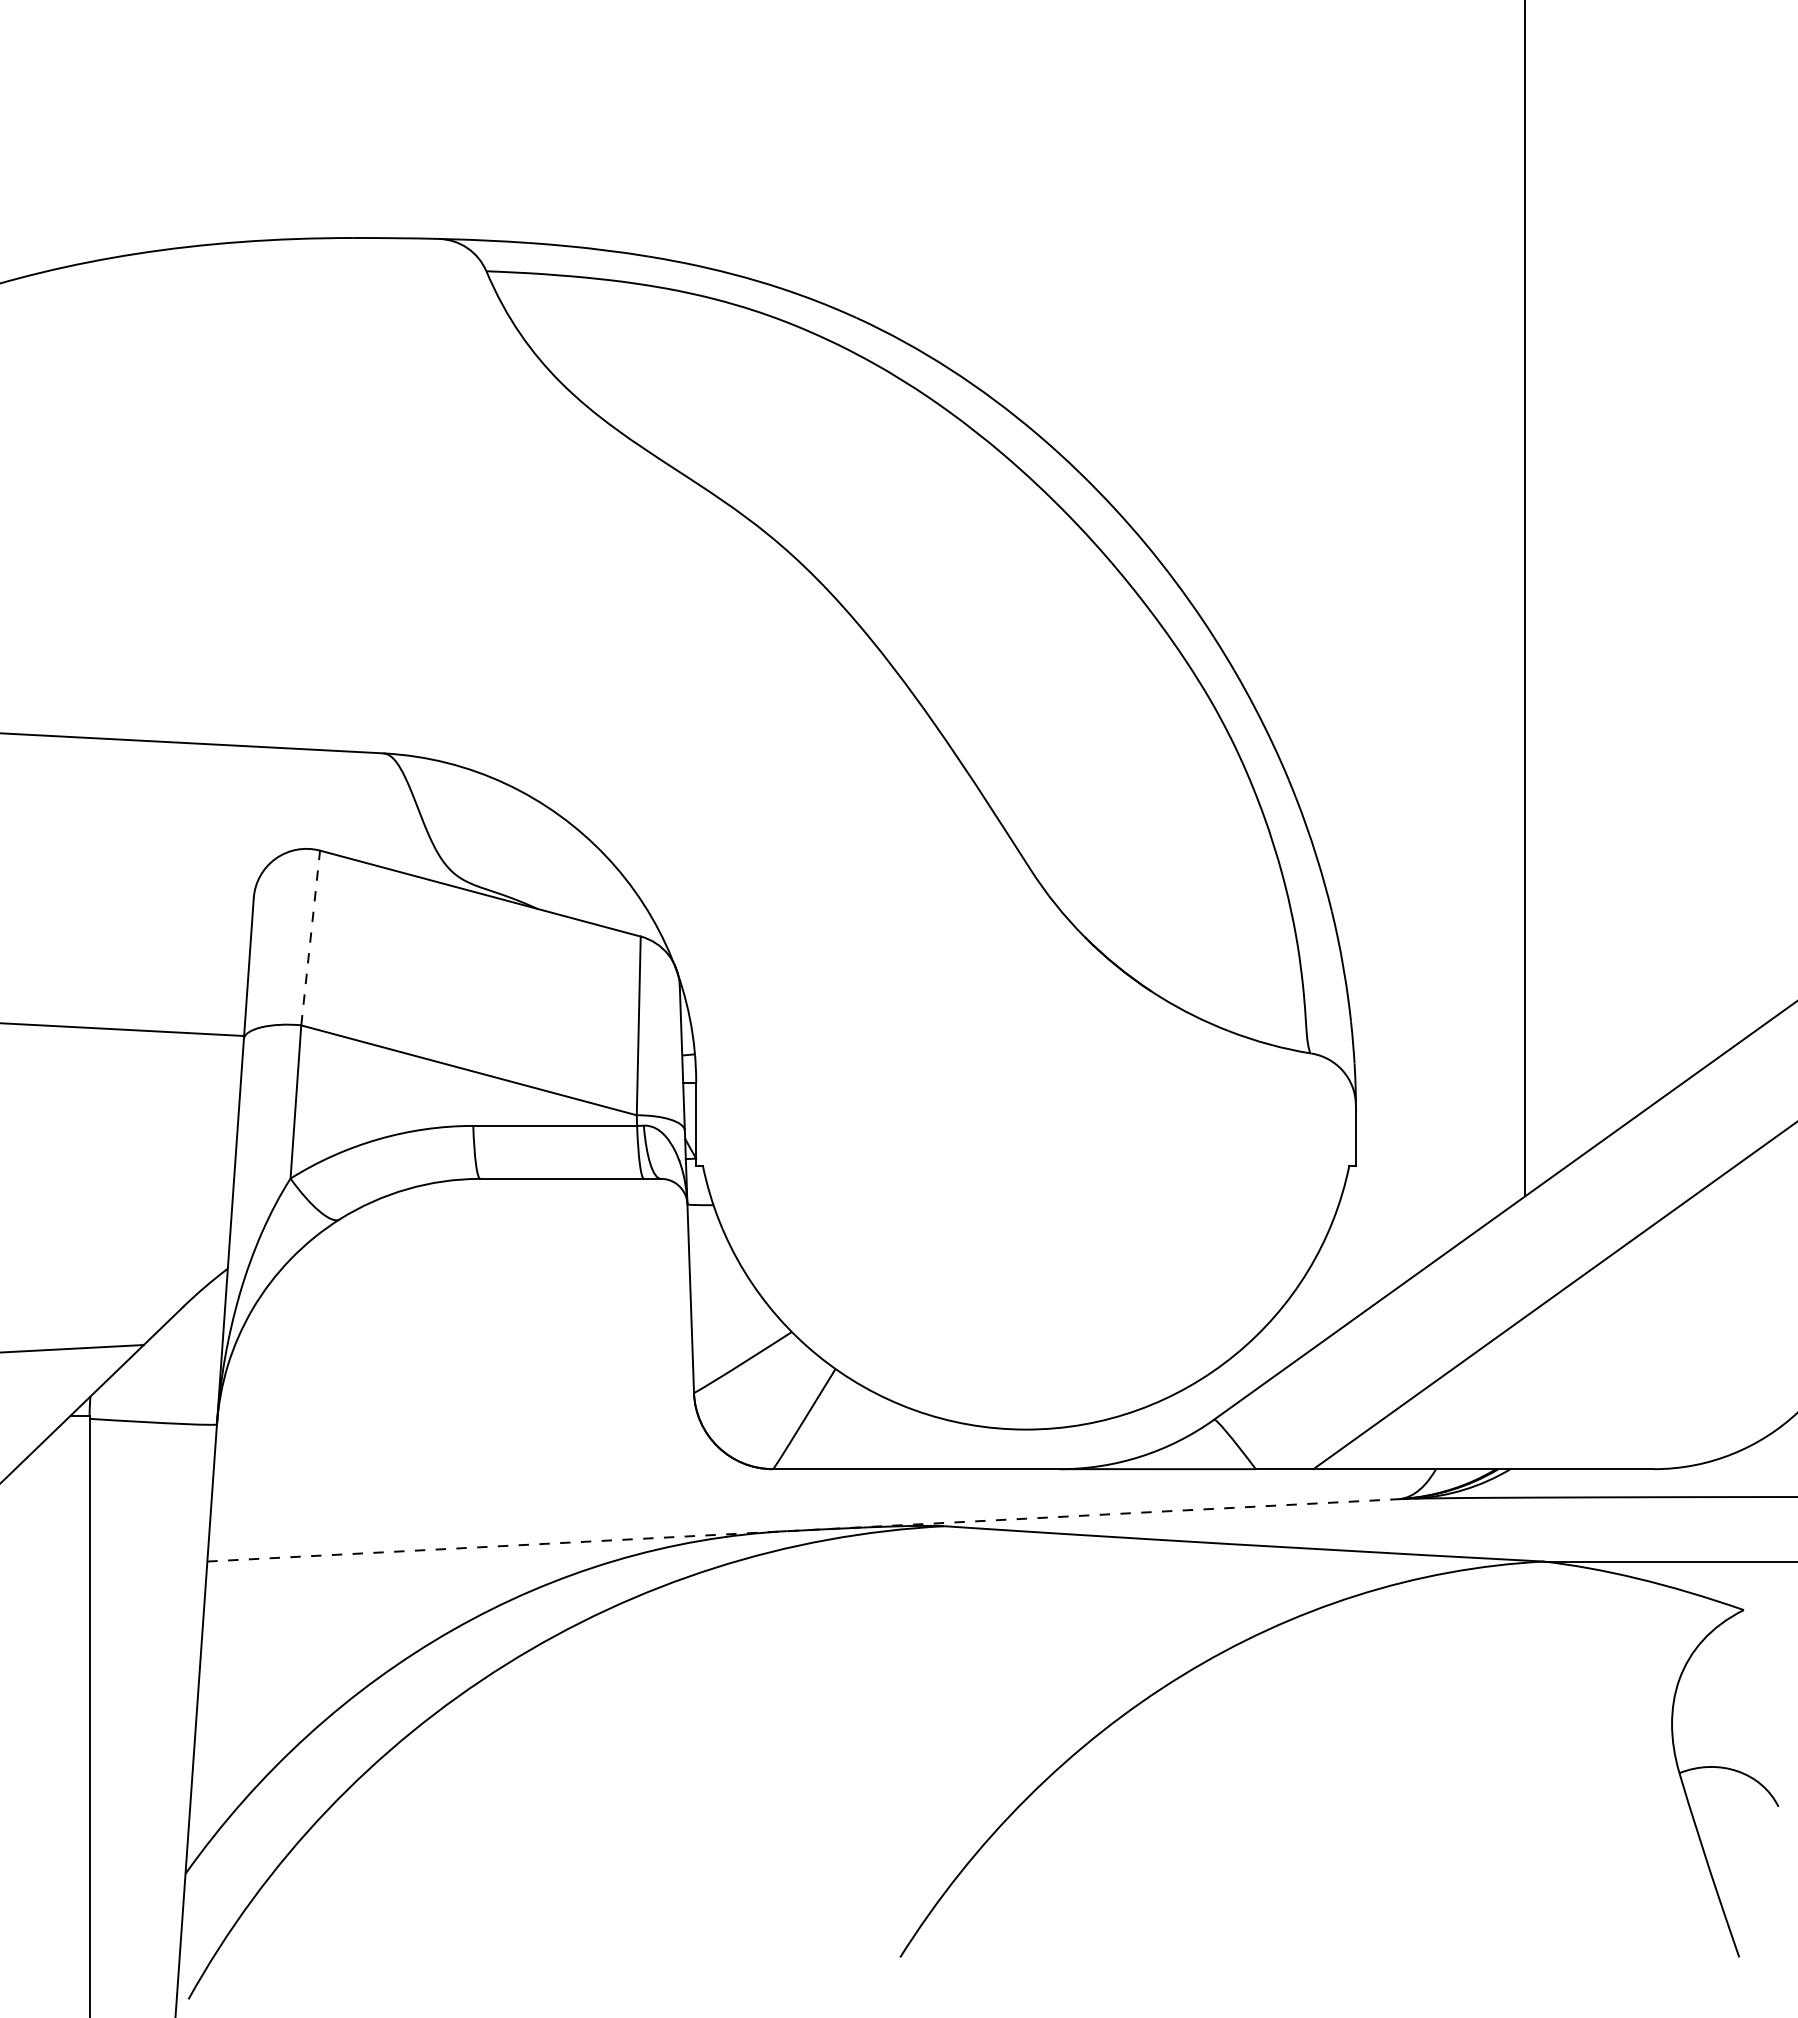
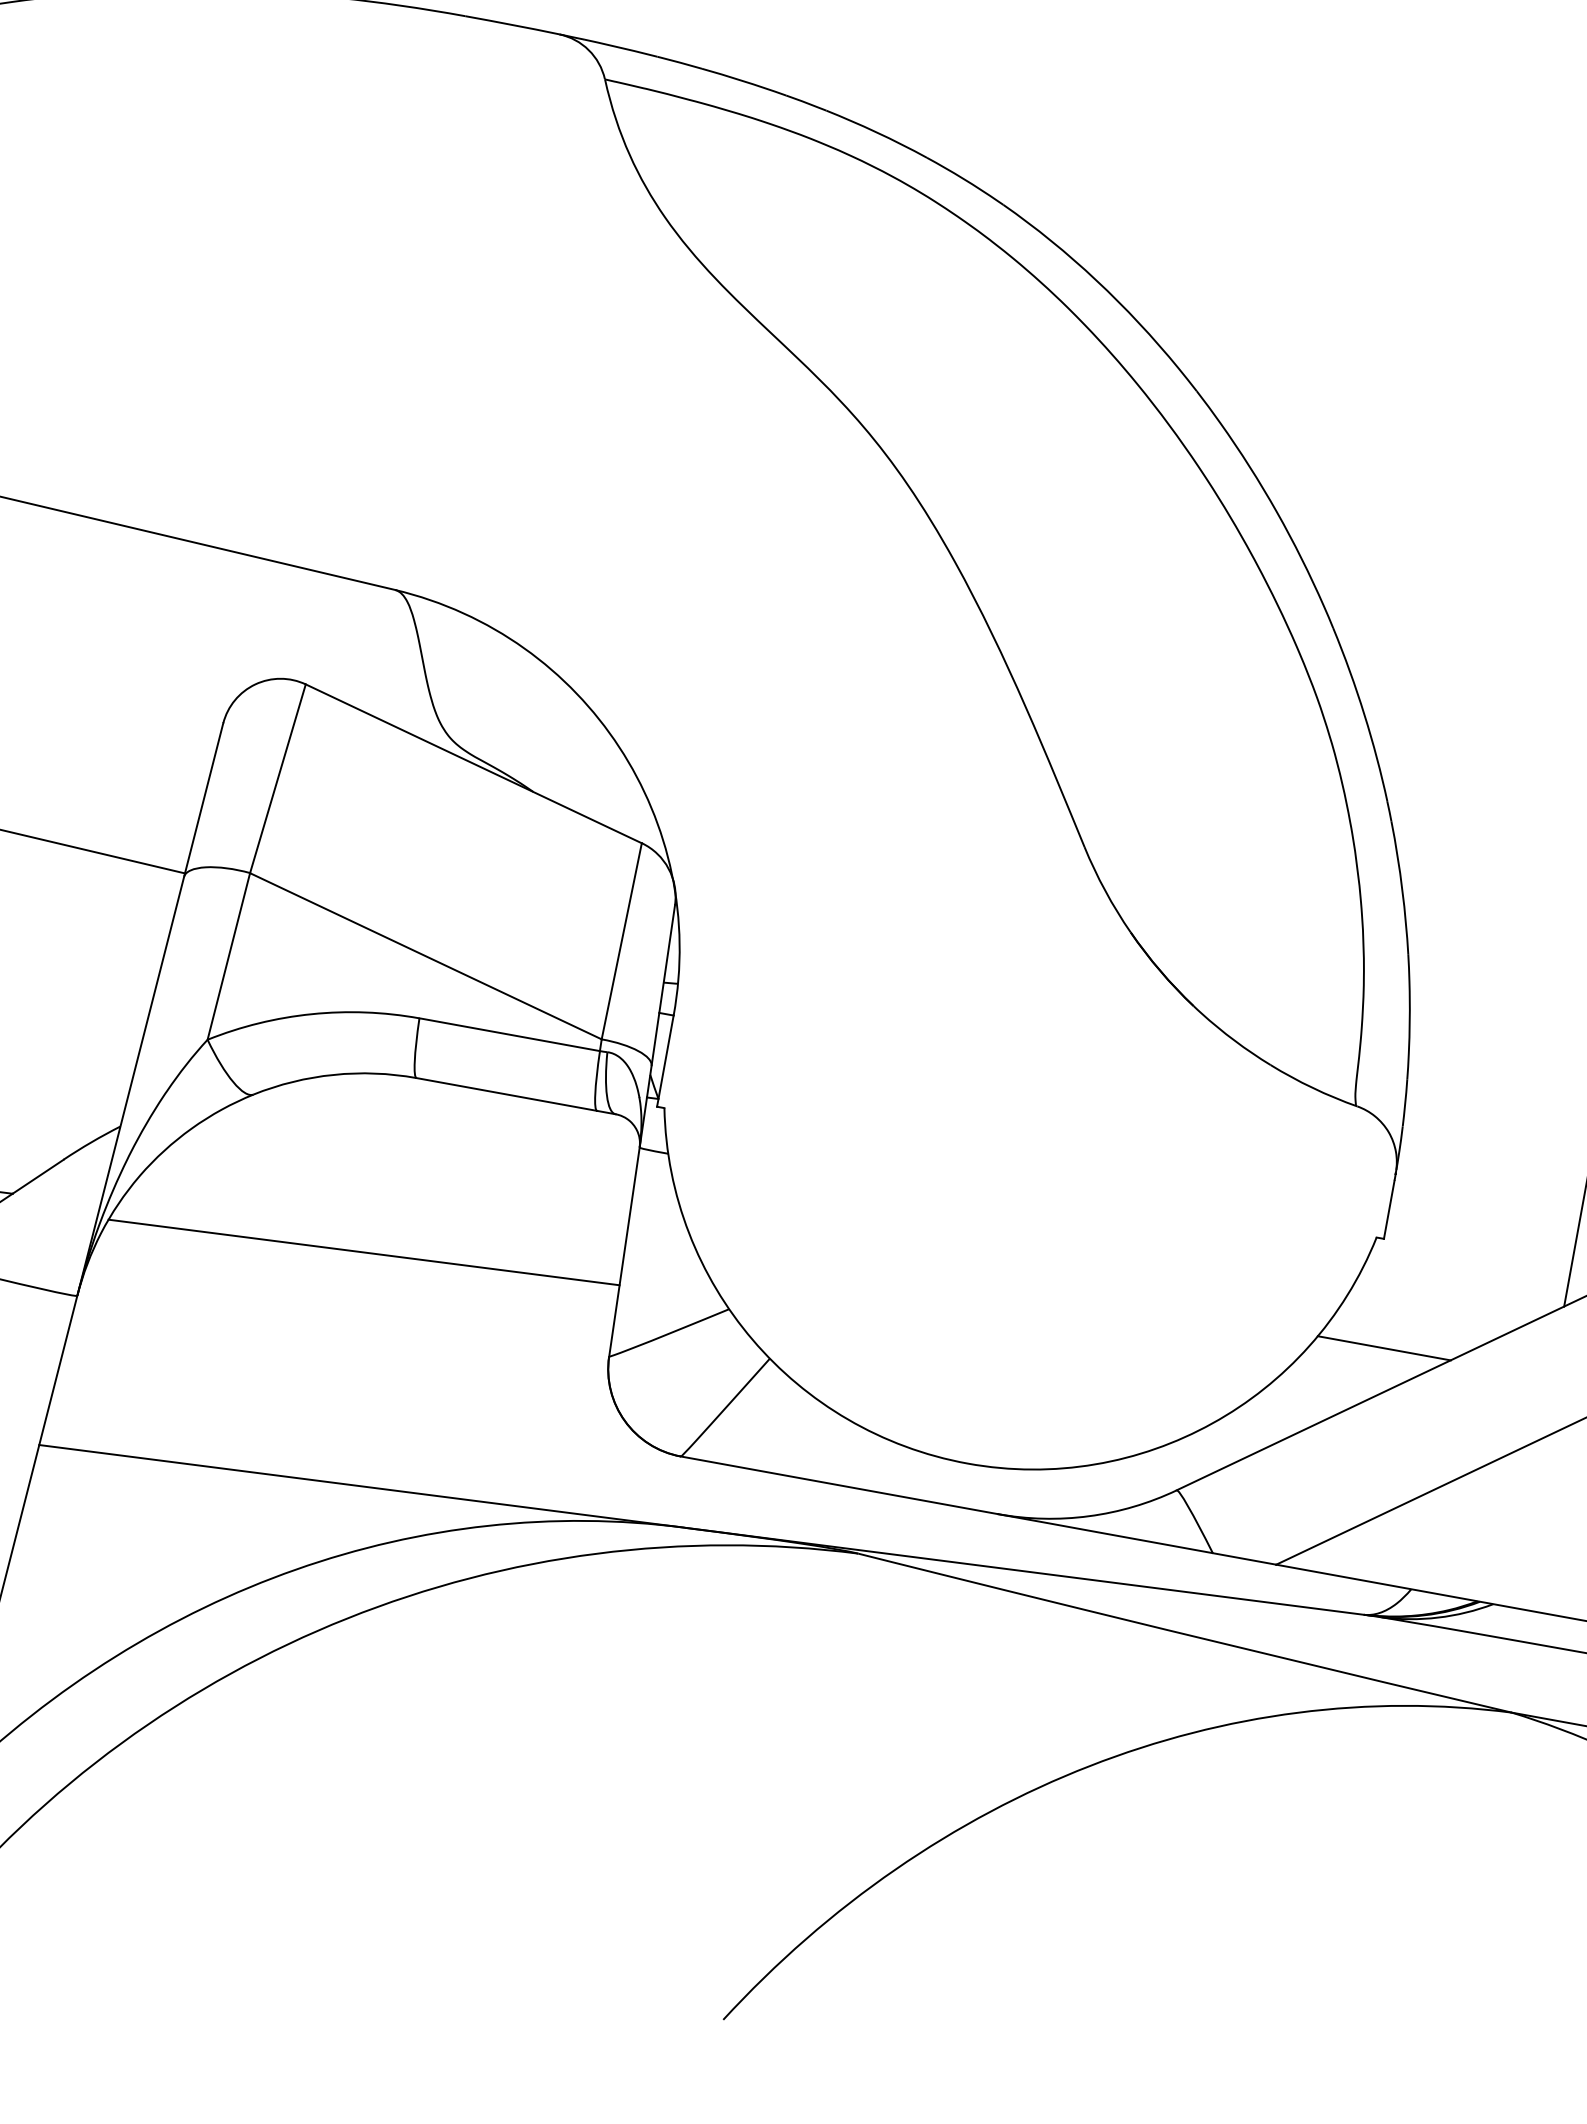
line: (310, 938) -> (277, 779), dashed -> solid
line: (1373, 1261) -> (1384, 1347), added
line: (461, 1340) -> (363, 1252), added
line: (803, 1530) -> (702, 1530), dashed -> solid

